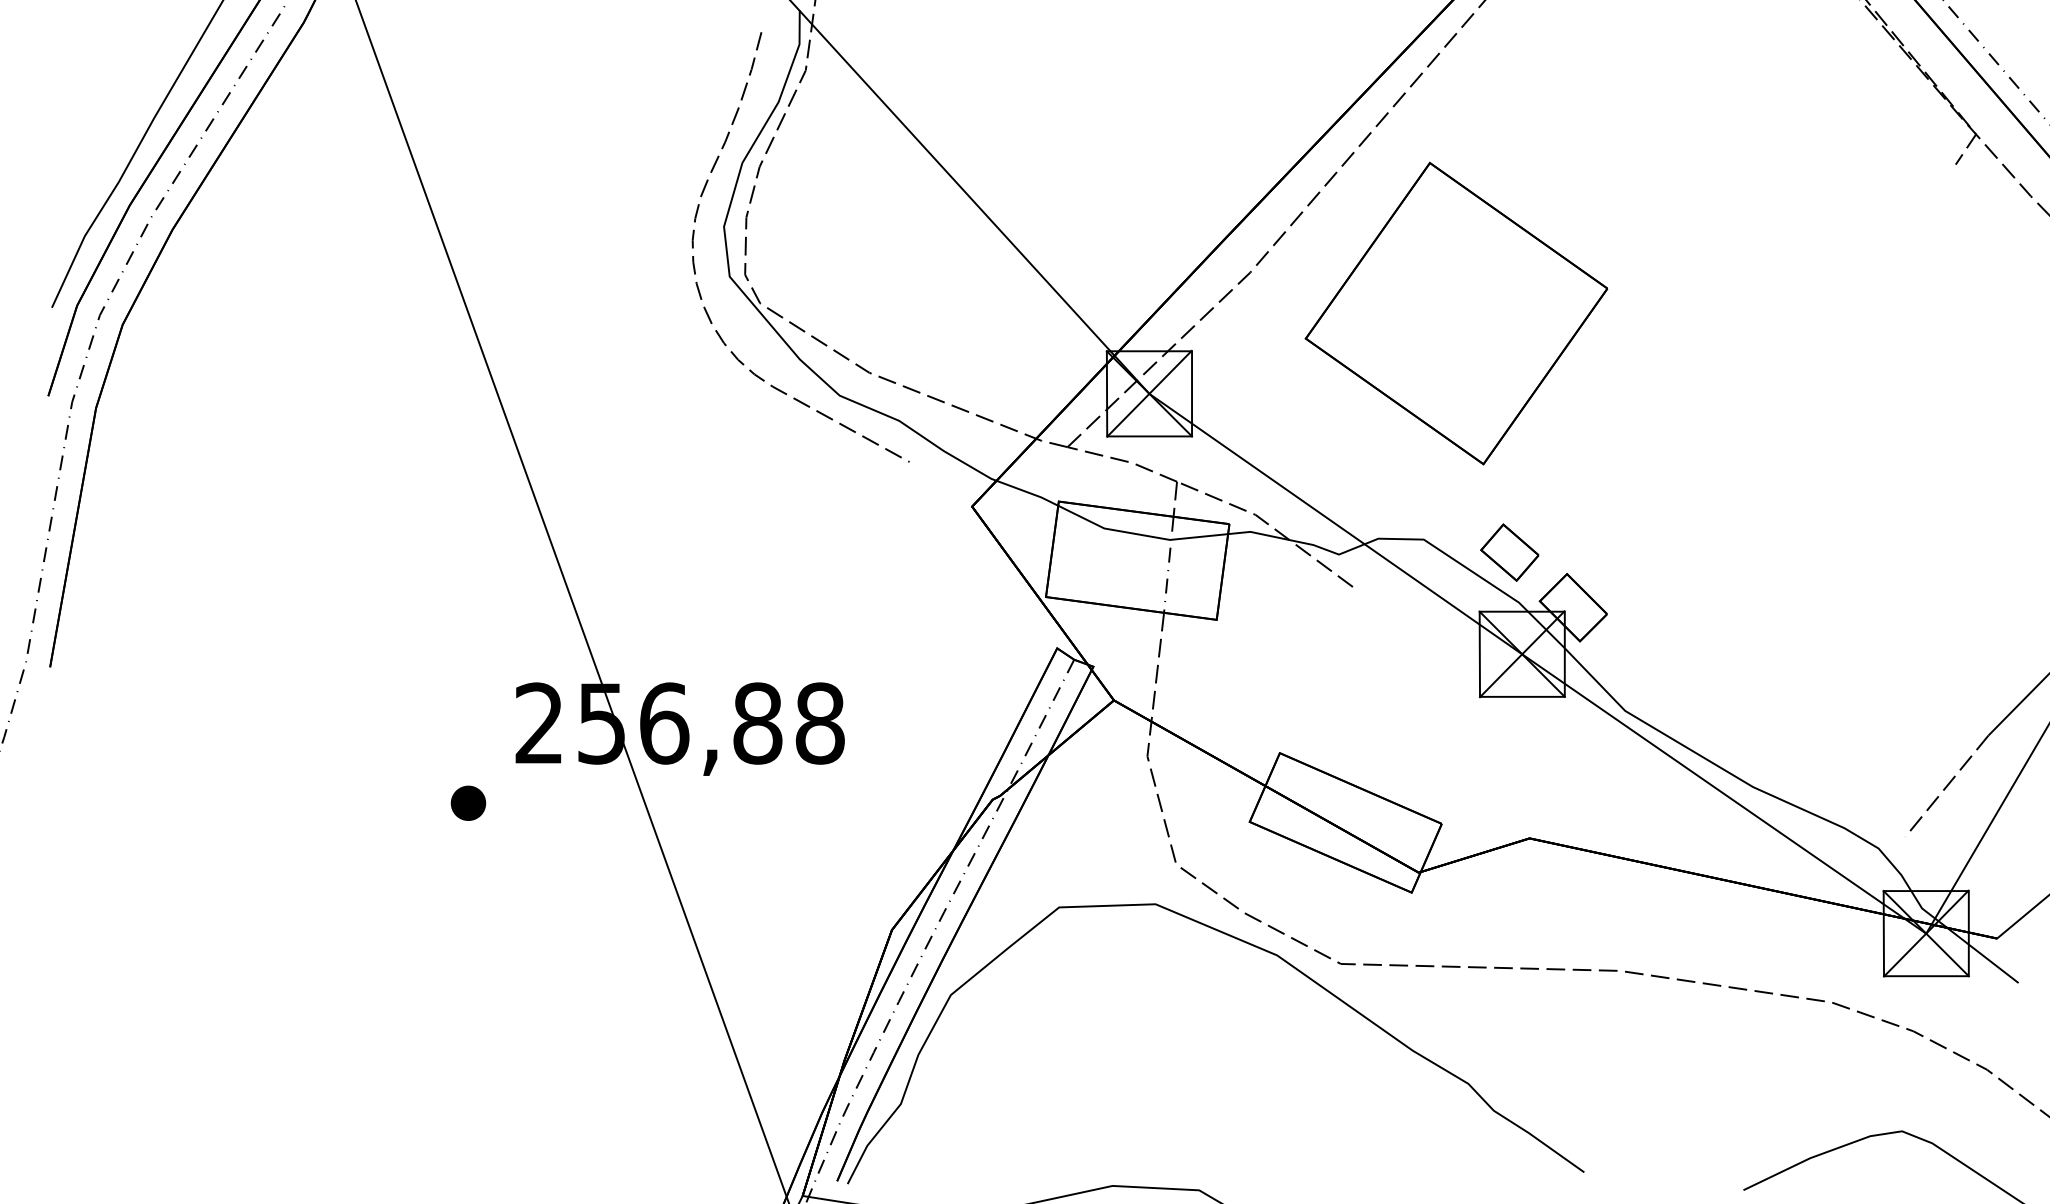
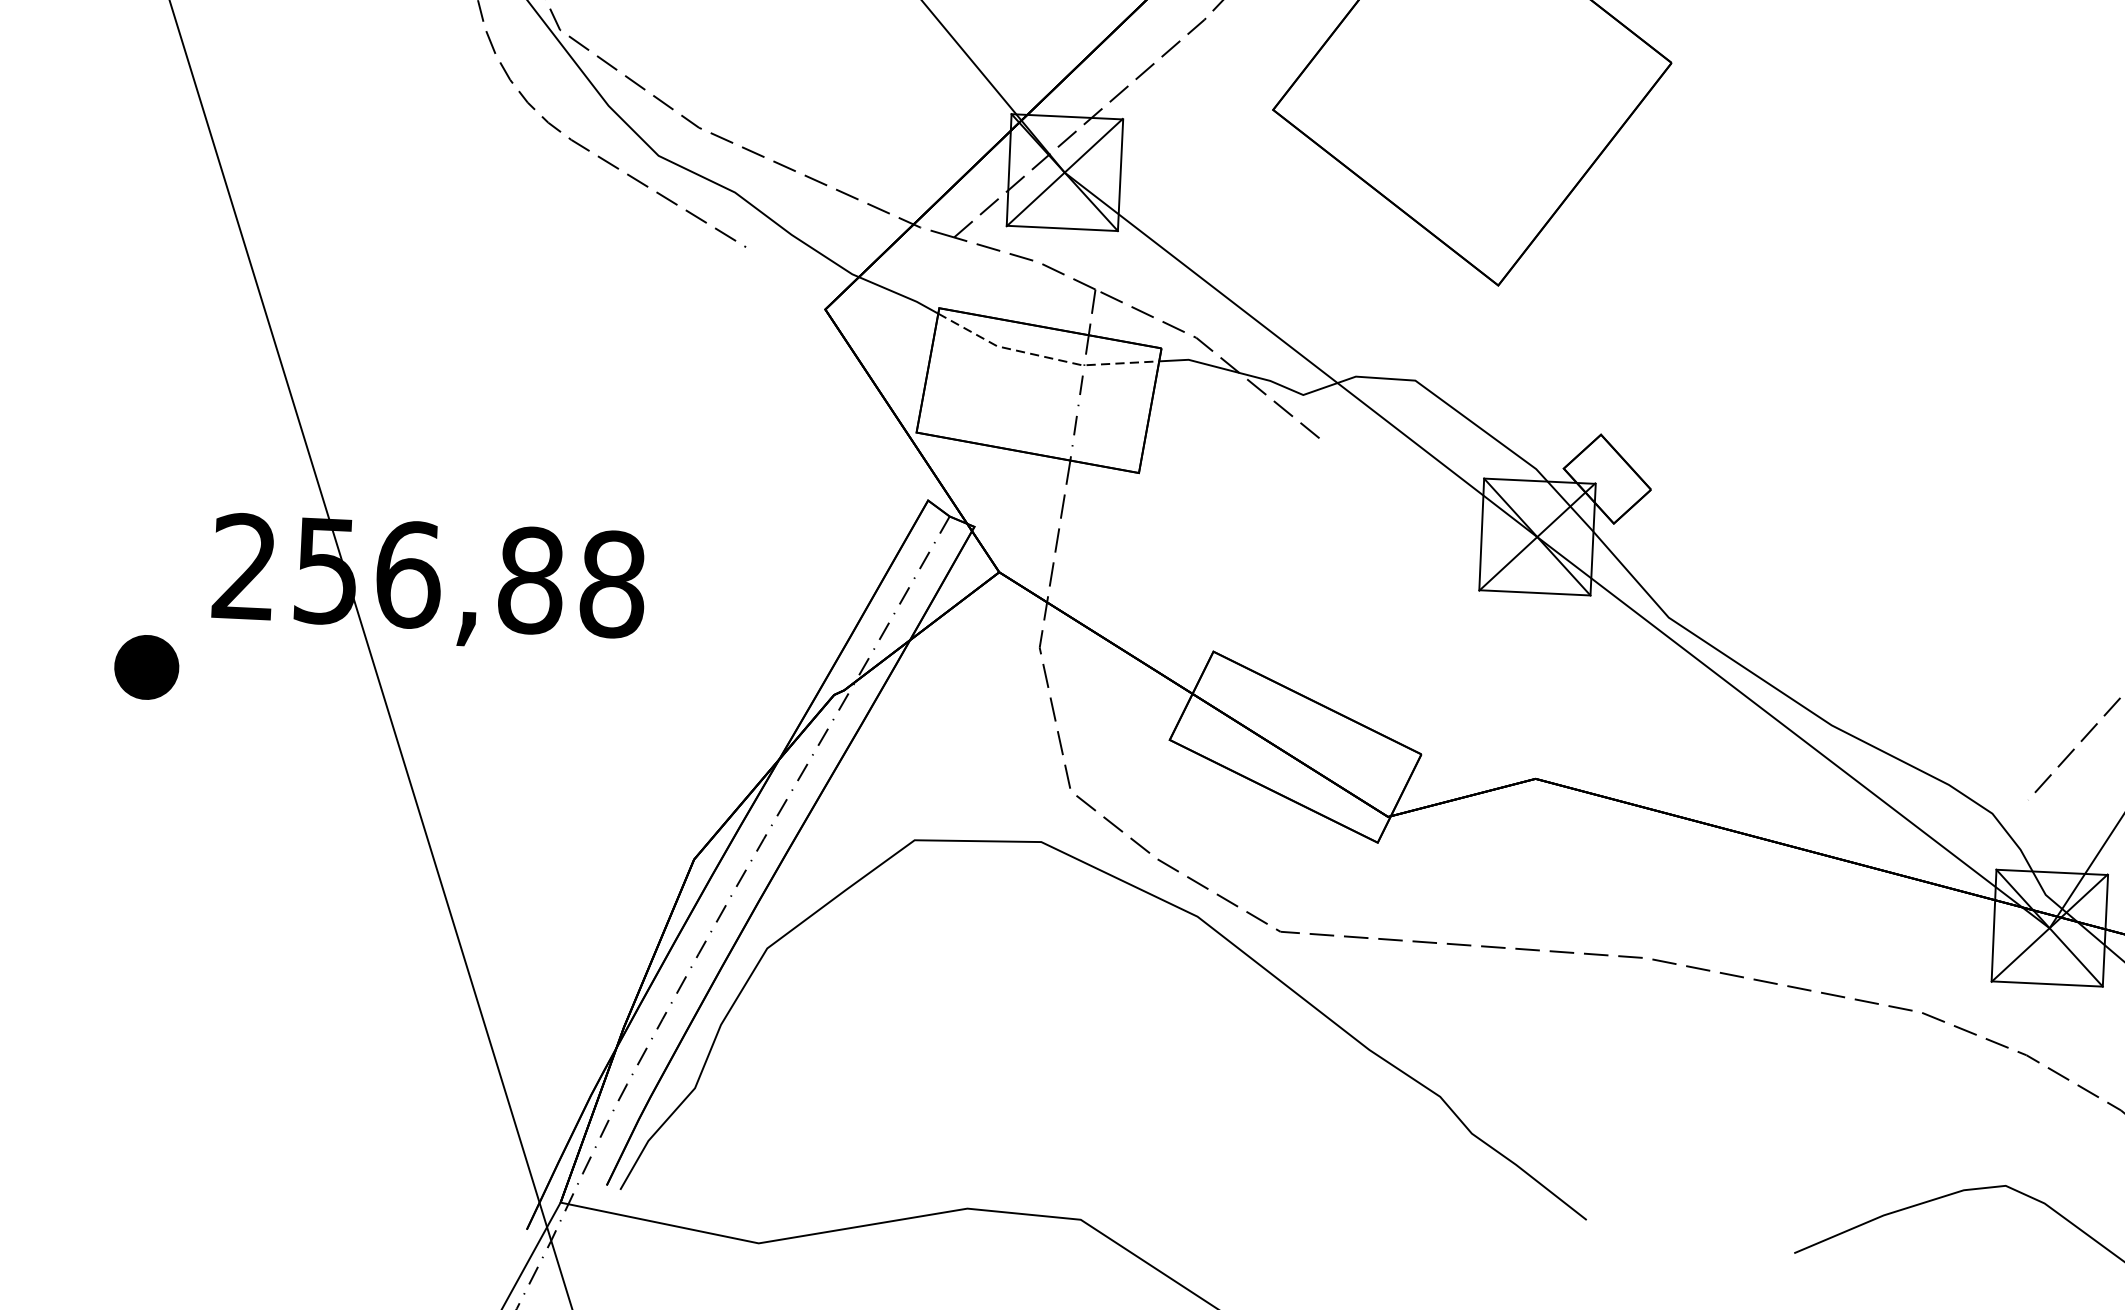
line: (1140, 534) -> (1044, 356), solid -> dashed
part: (1509, 552) -> (1526, 402), removed
part: (468, 802) -> (146, 666), size x1.4

